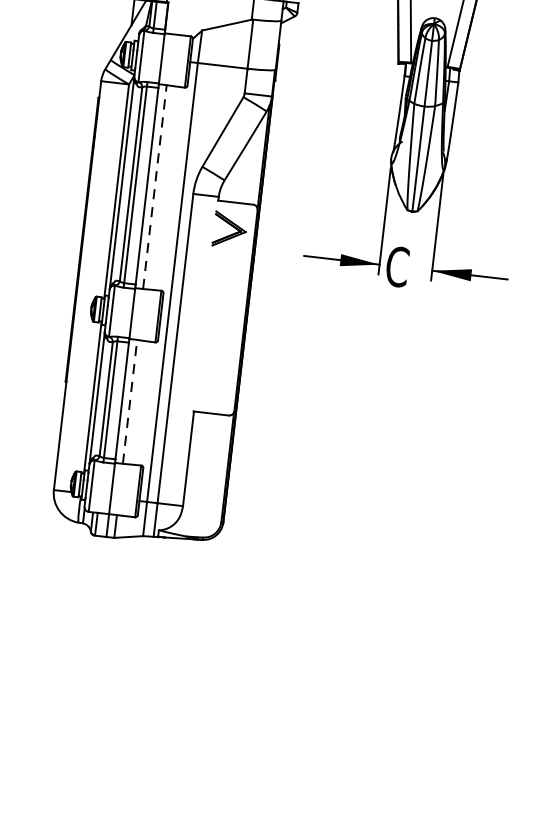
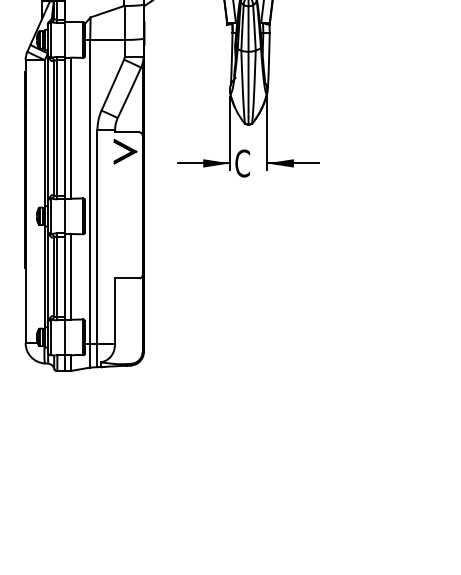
line: (154, 187) -> (70, 128), dashed -> solid
line: (129, 401) -> (70, 276), dashed -> solid

